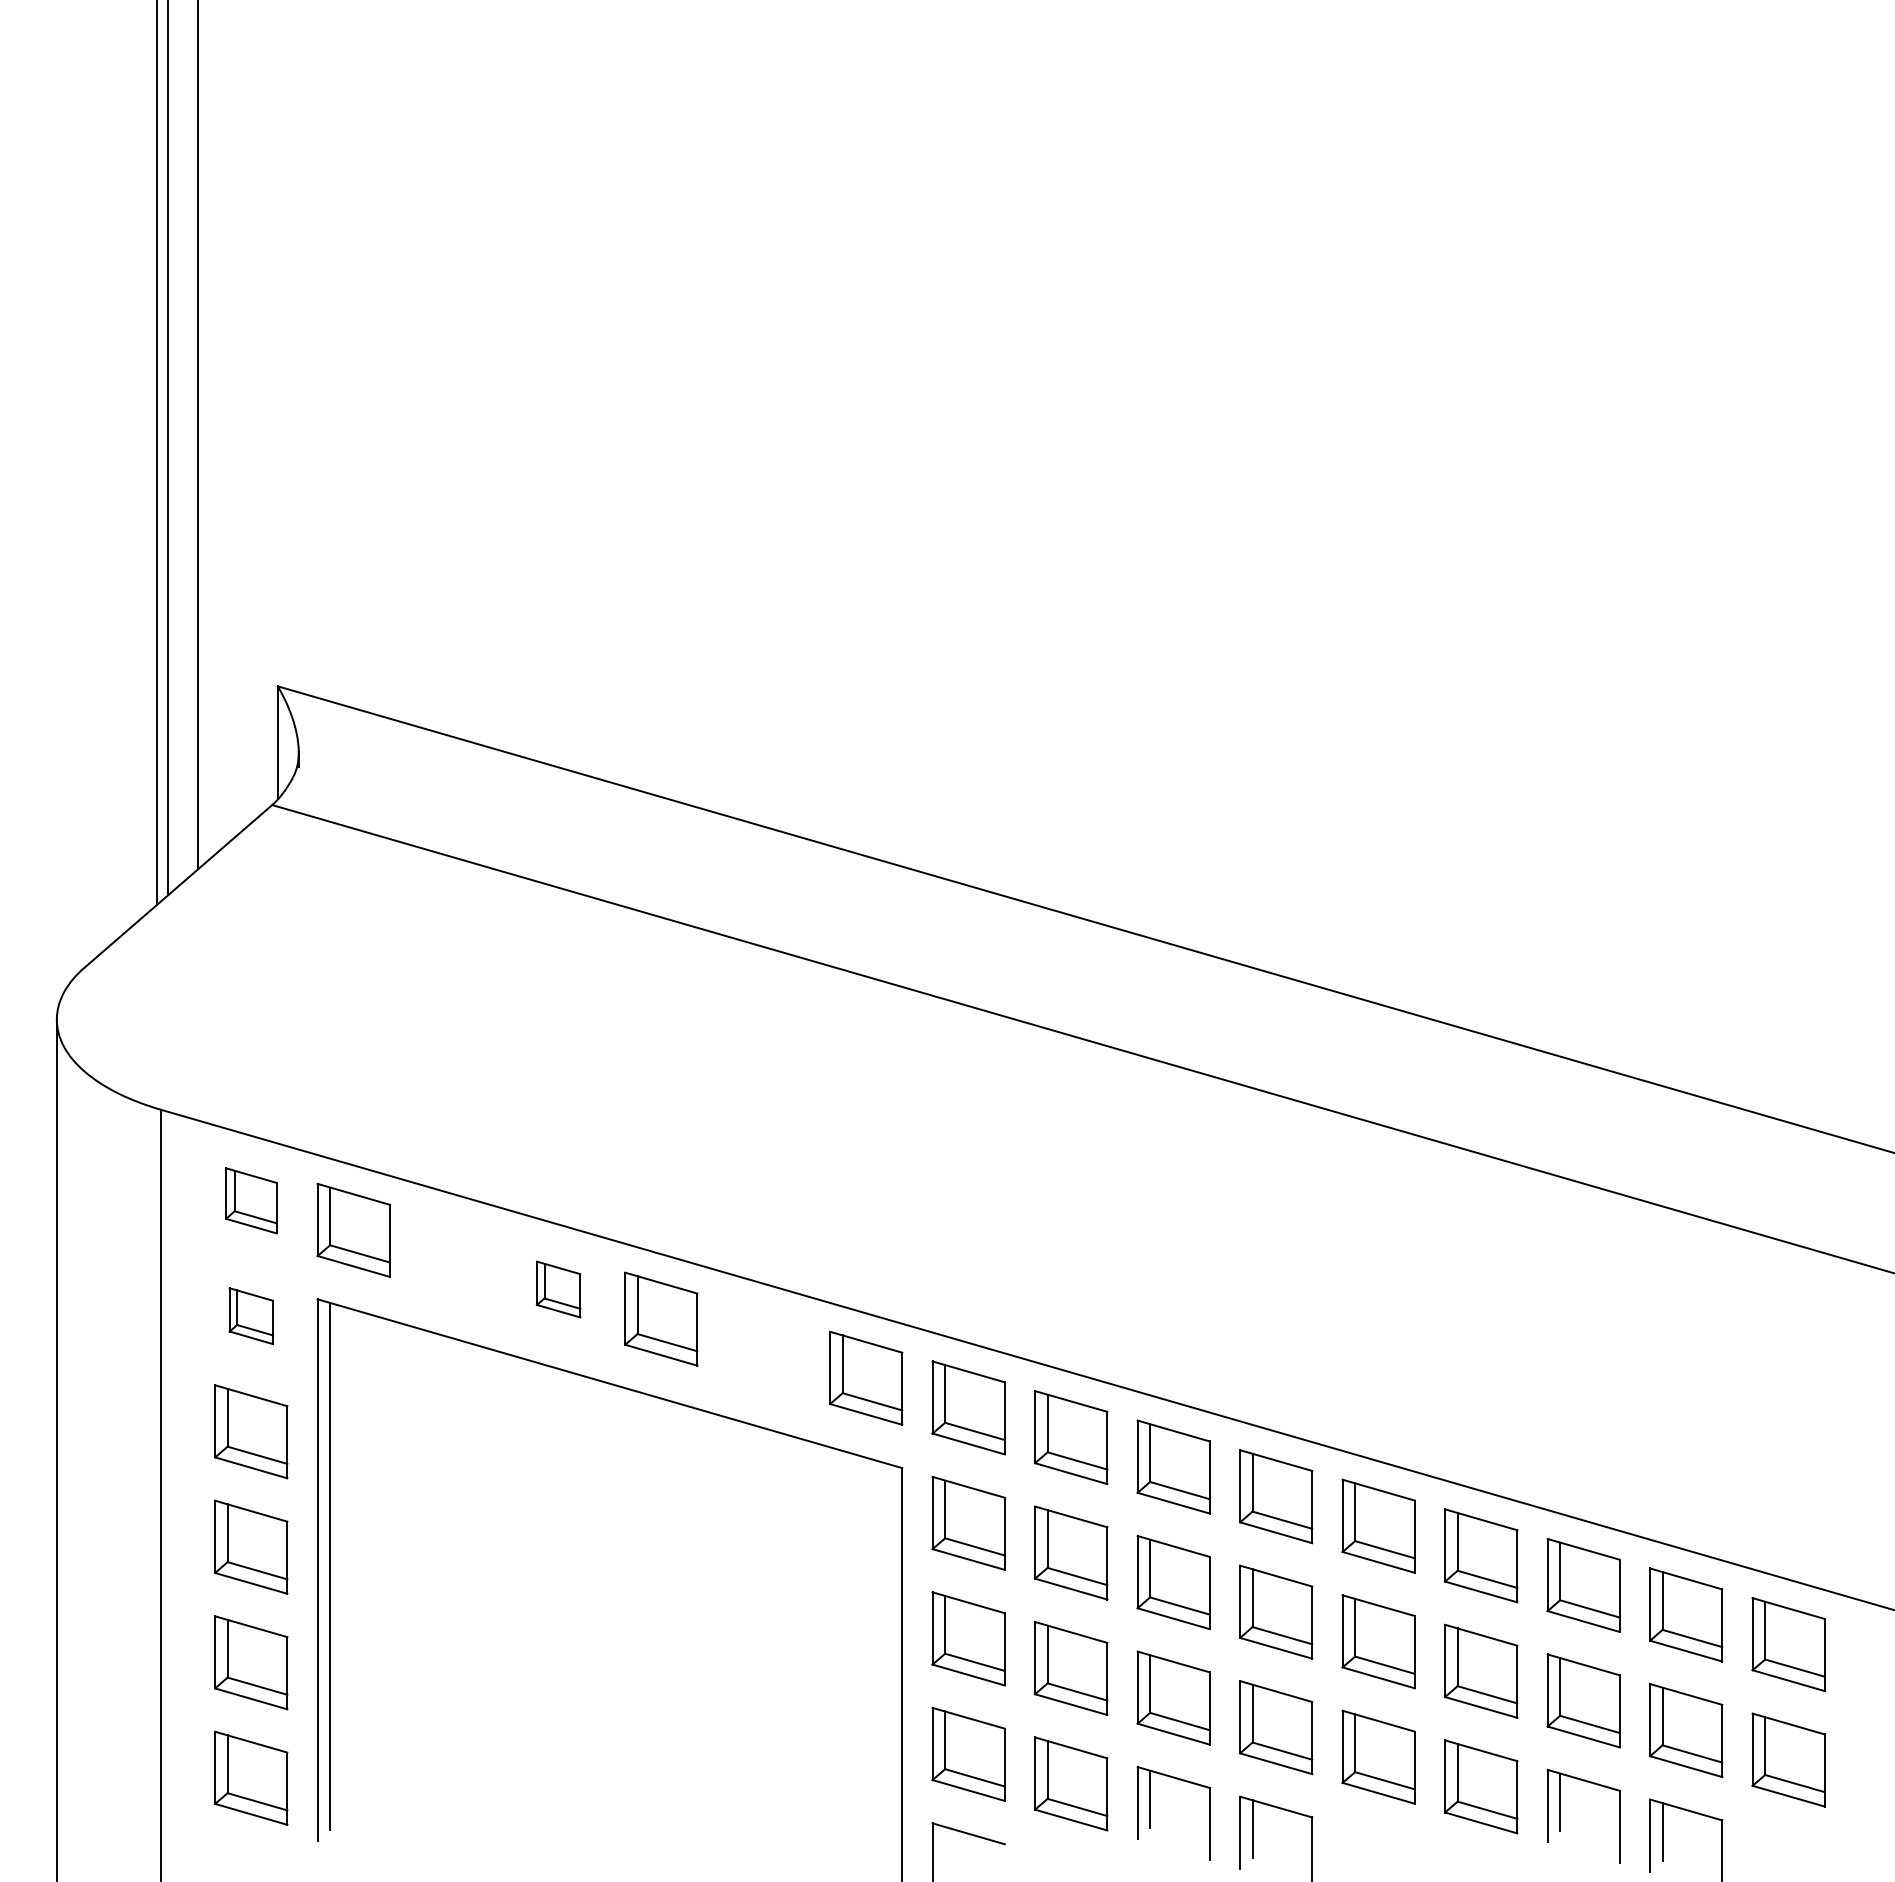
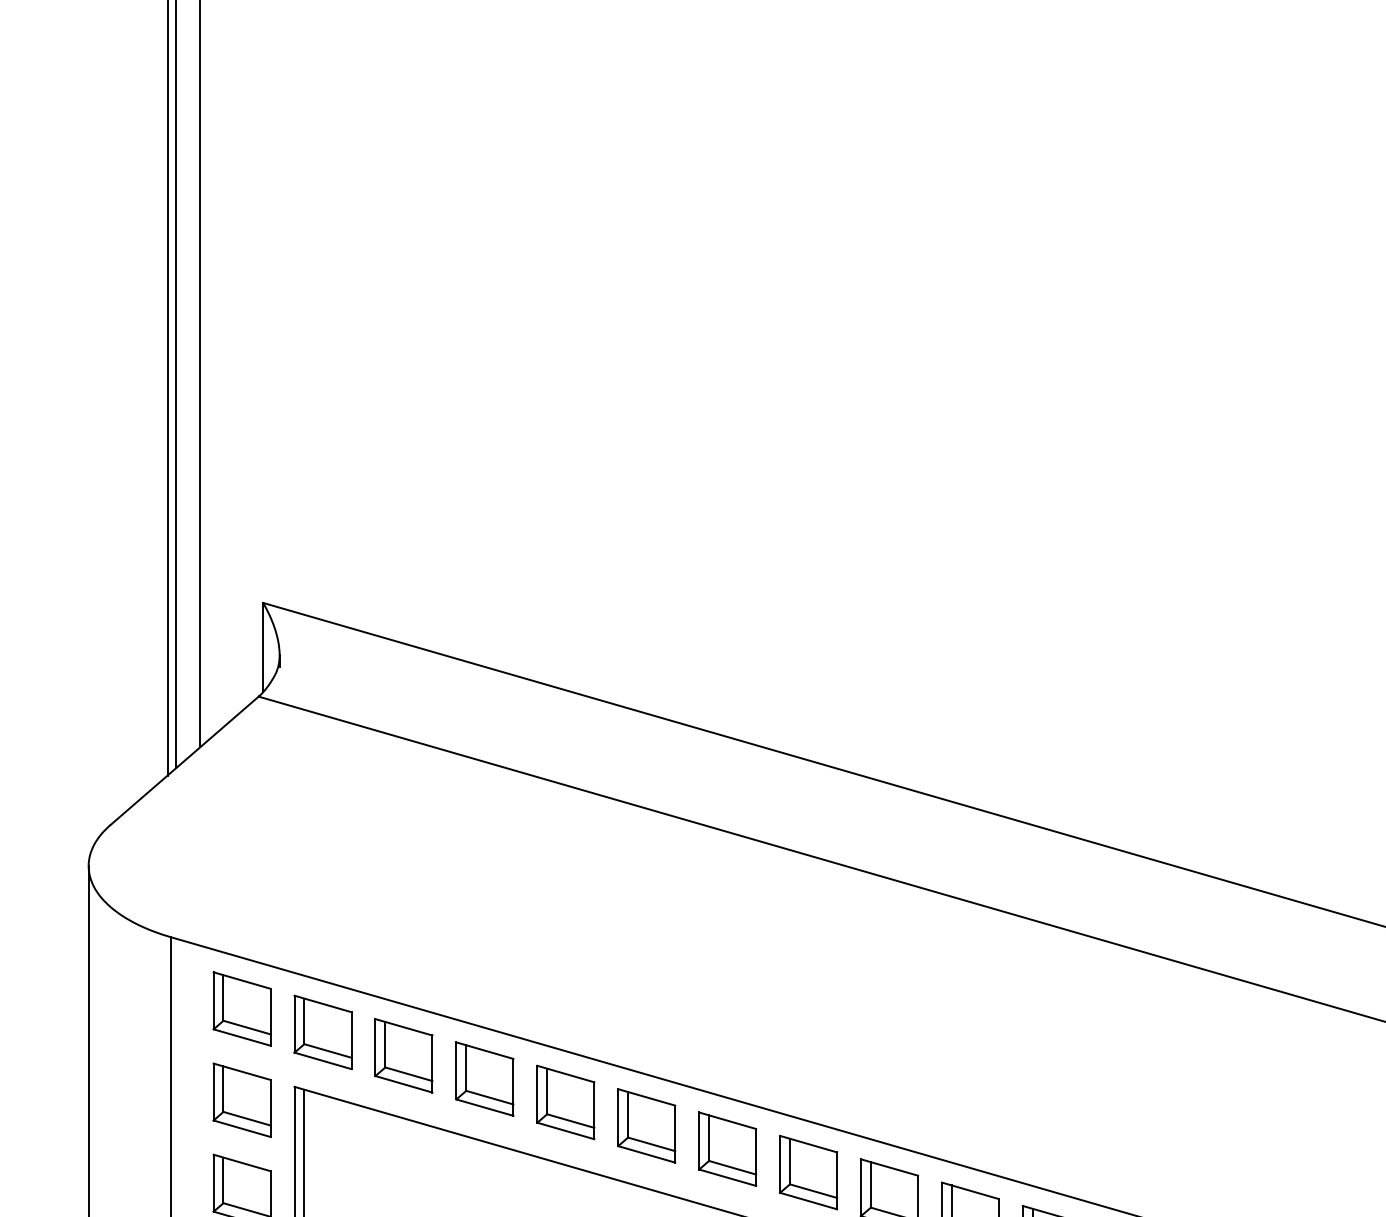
part: (251, 1200) -> (242, 1008), size x1.43
part: (456, 1259) -> (404, 1055), added
part: (558, 1289) -> (484, 1079), size x1.67
part: (251, 1315) -> (242, 1099), size x1.67
part: (763, 1348) -> (646, 1125), added

